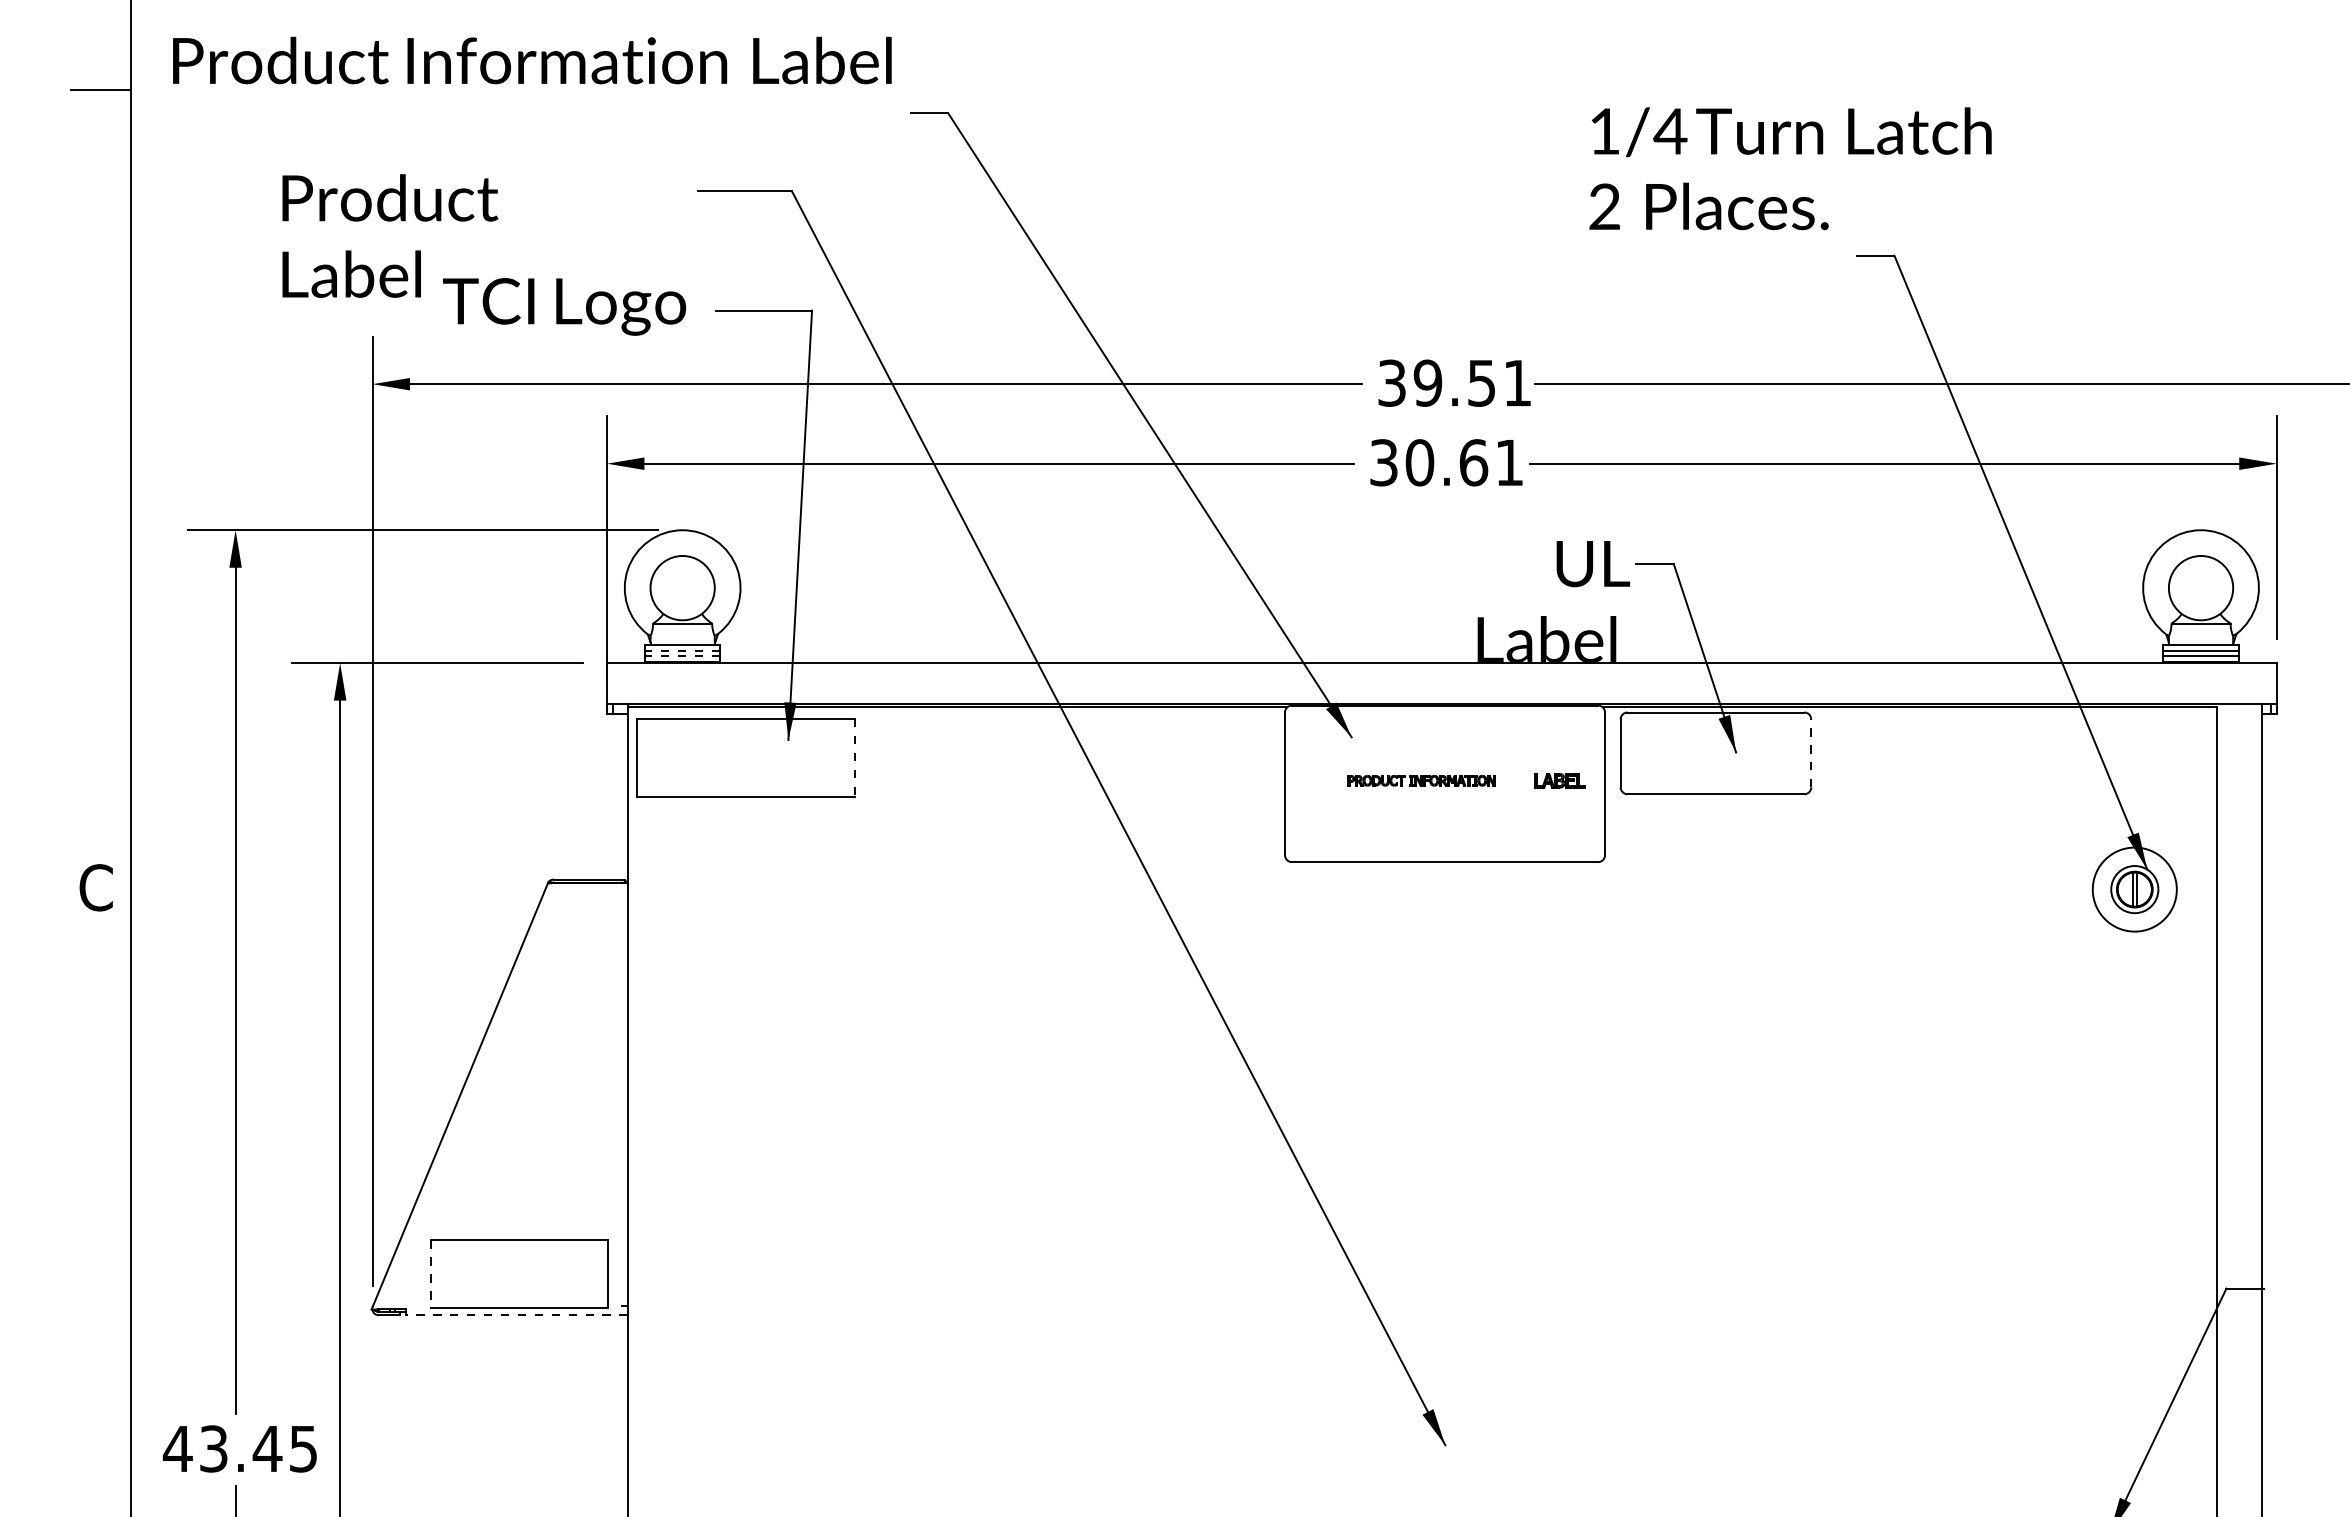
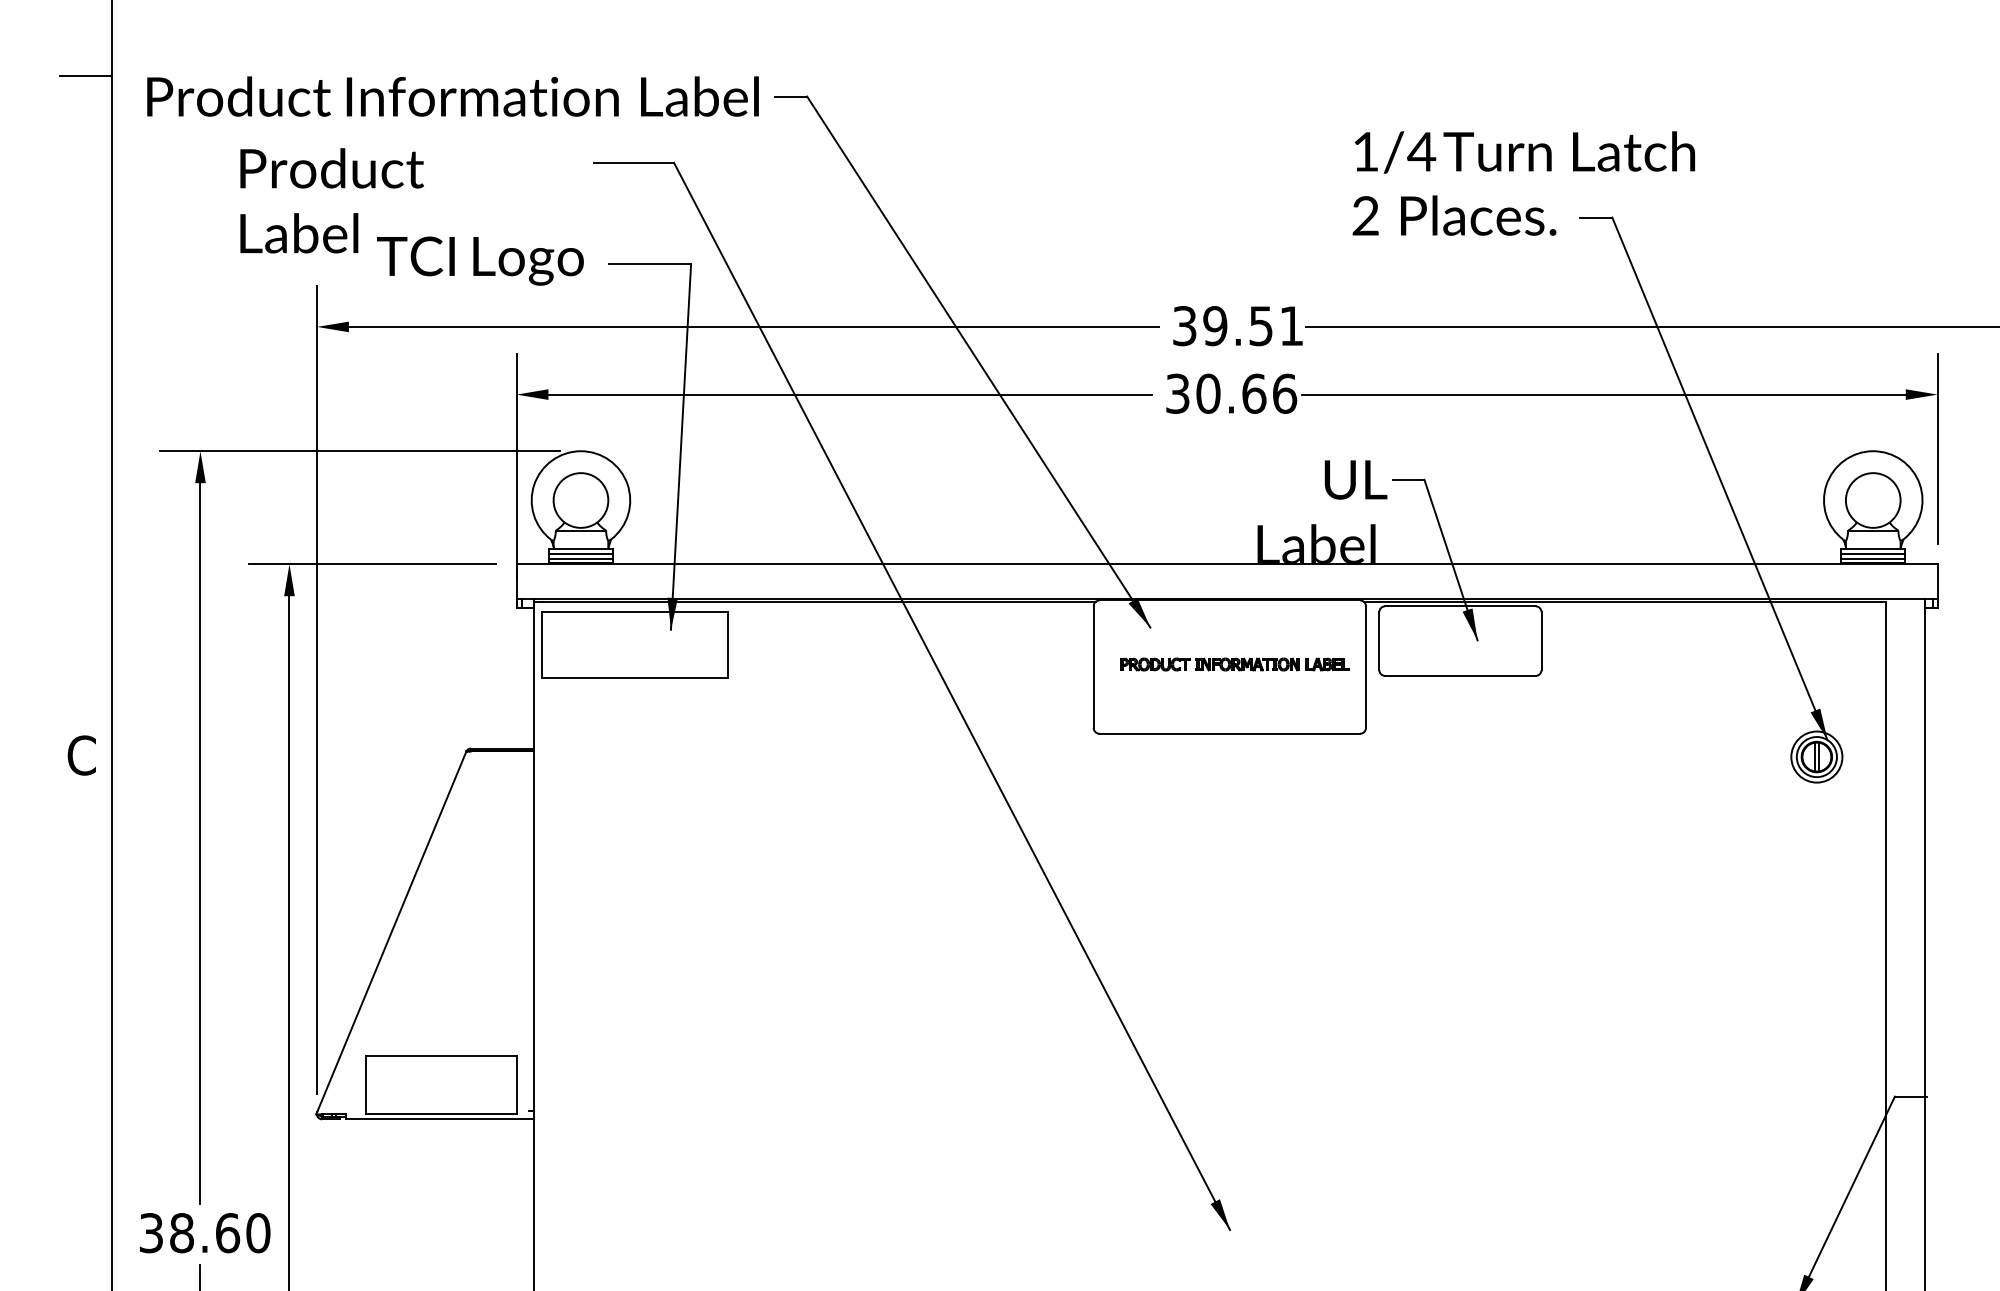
text: (532, 60) -> (453, 96), moved
text: (1790, 168) -> (1523, 183), moved
text: (1509, 462) -> (1284, 393), 30.61 -> 30.66
line: (682, 650) -> (580, 553), dashed -> solid
line: (682, 656) -> (580, 558), dashed -> solid
line: (1811, 752) -> (1541, 640), dashed -> solid
line: (855, 758) -> (728, 645), dashed -> solid
part: (1421, 780) -> (1209, 664), size x1.43
circle: (2134, 889) -> (1816, 756), size x0.71
line: (430, 1274) -> (366, 1084), dashed -> solid
line: (517, 1315) -> (440, 1119), dashed -> solid
text: (239, 1448) -> (203, 1232), 43.45 -> 38.60

